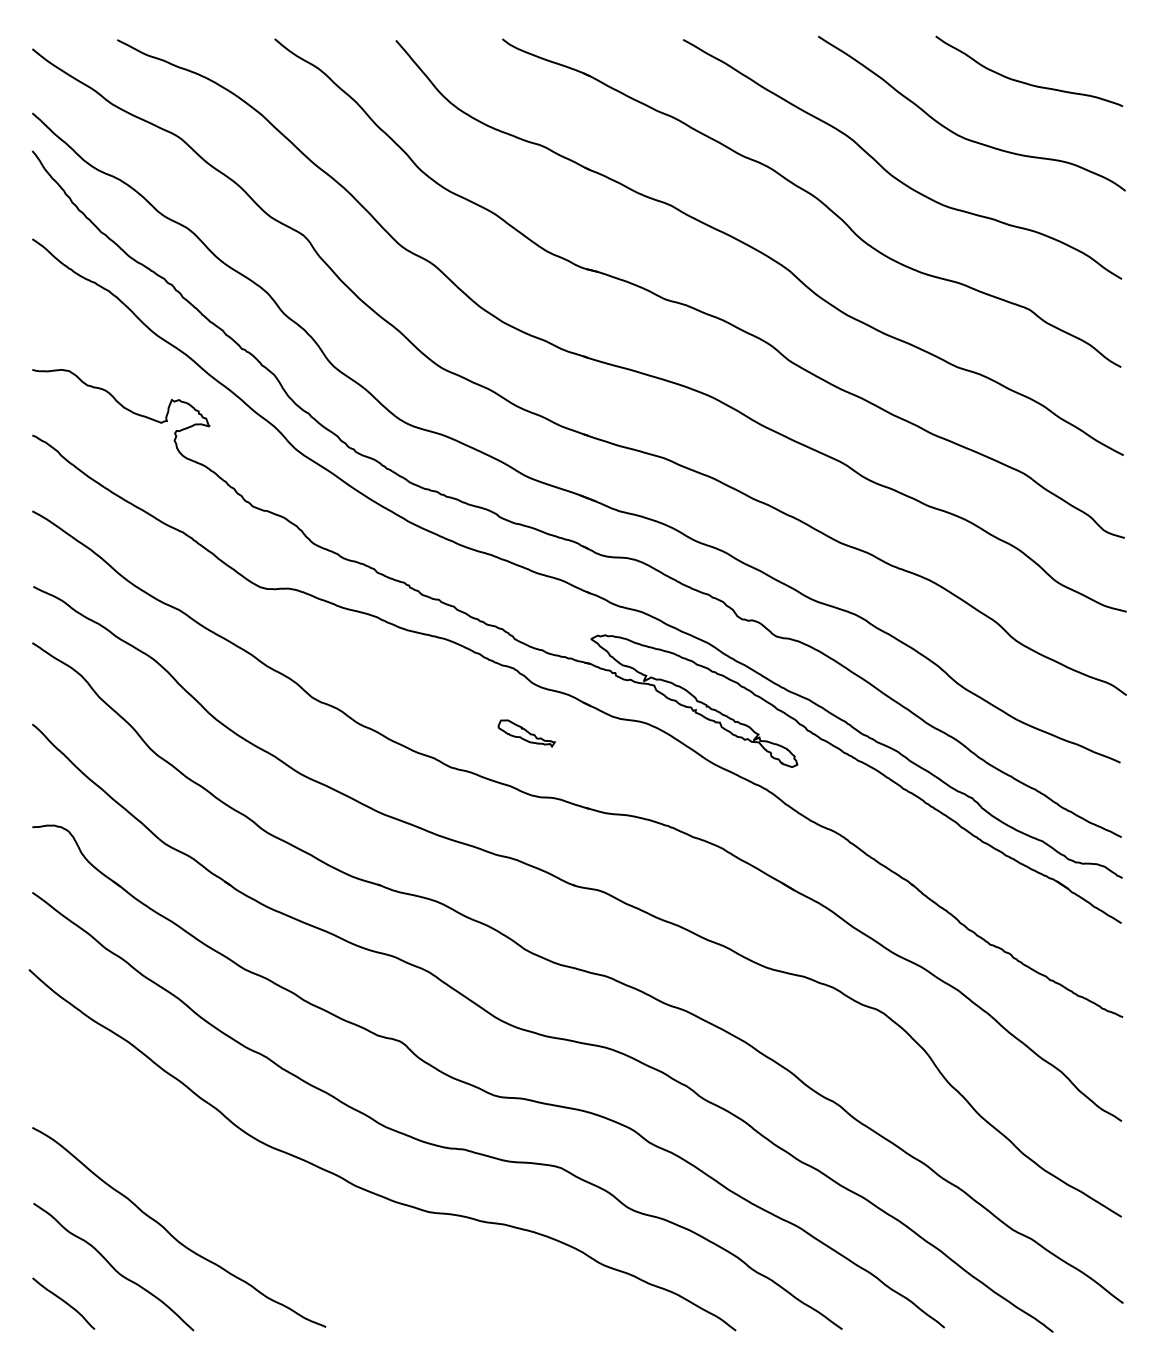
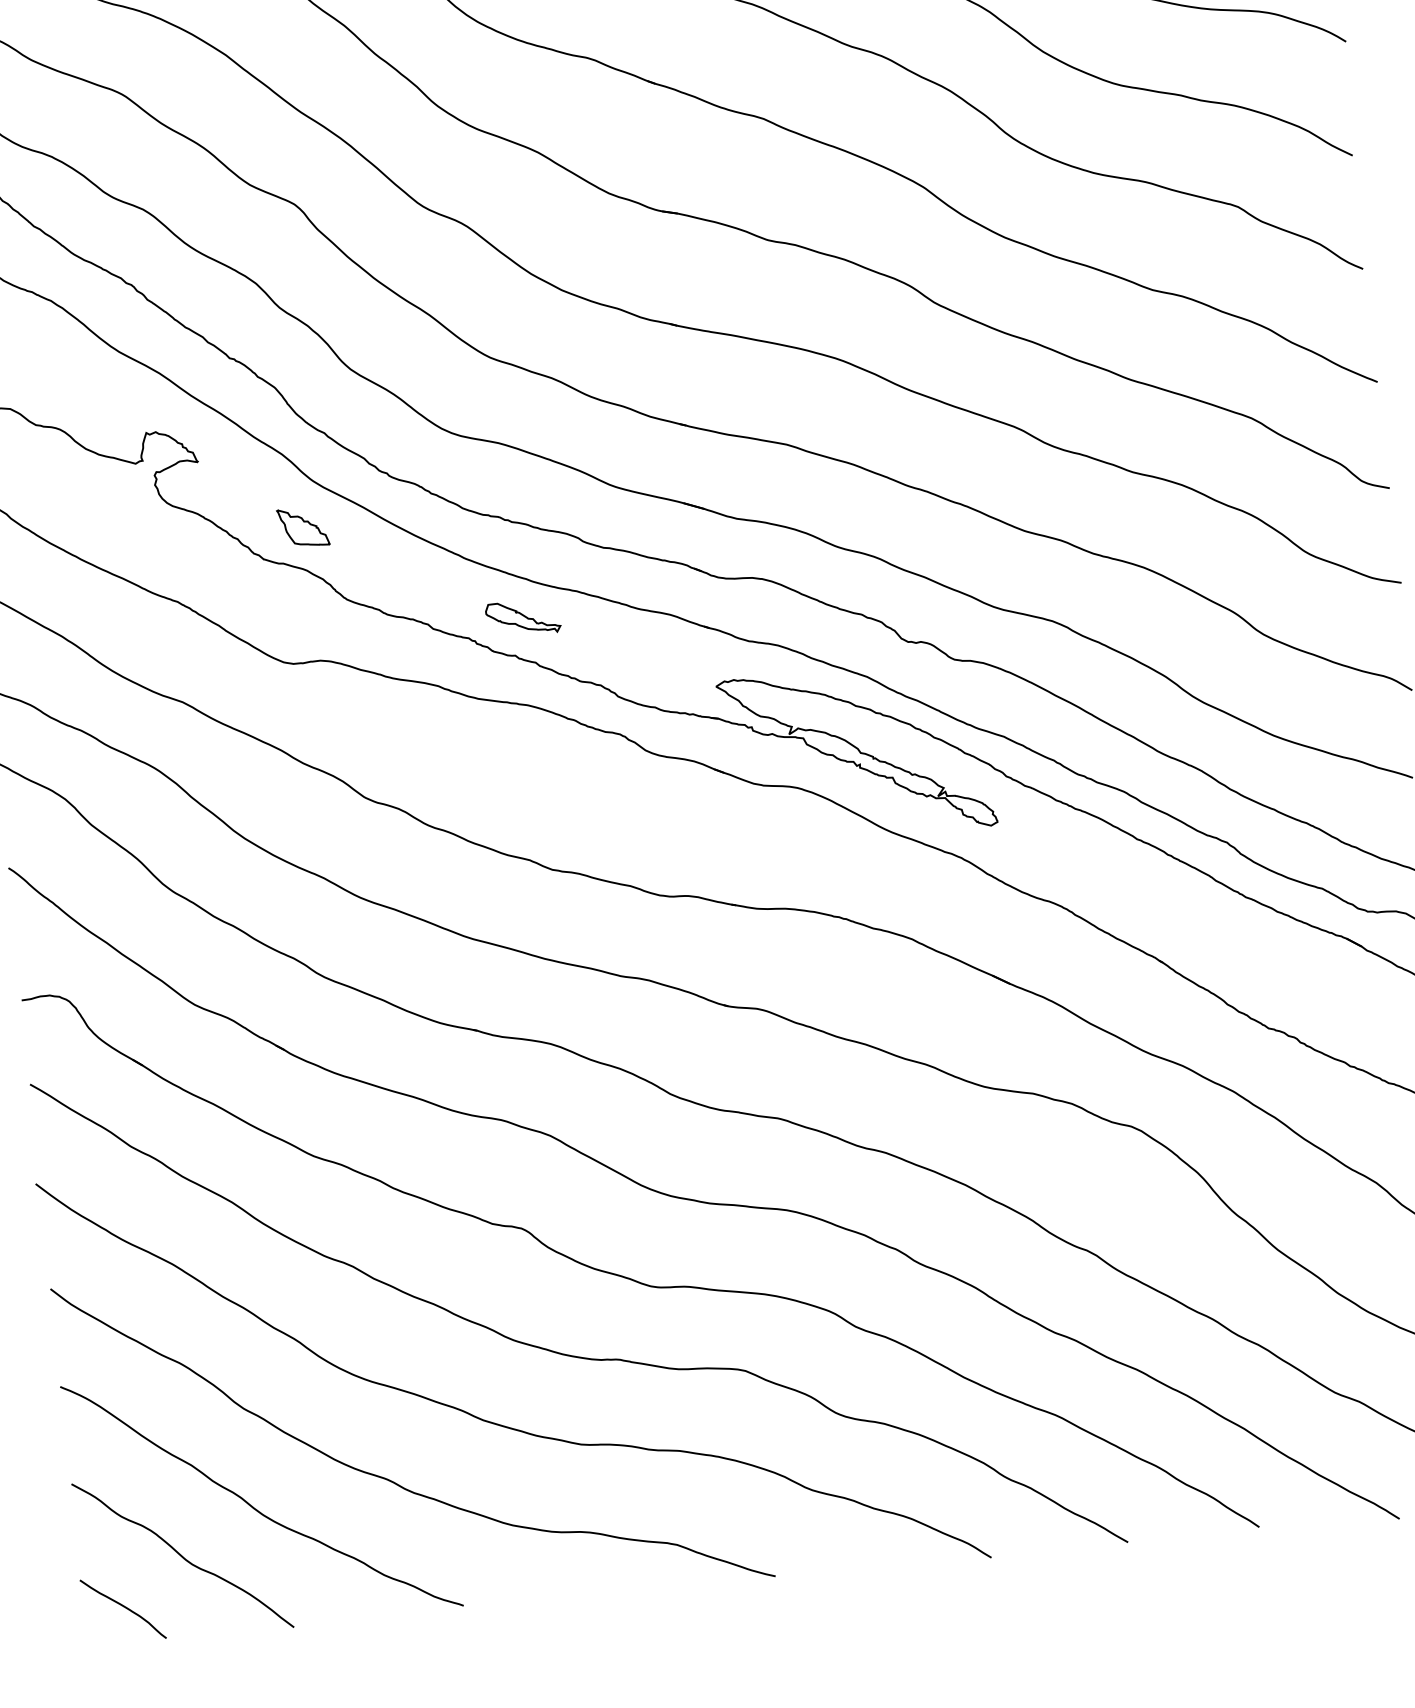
part: (285, 484) -> (303, 527), added
part: (526, 733) -> (522, 618), moved
curve: (278, 1223) -> (389, 1478), added

